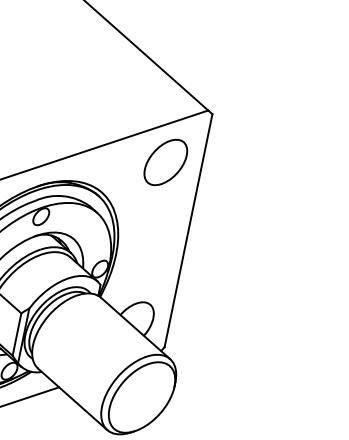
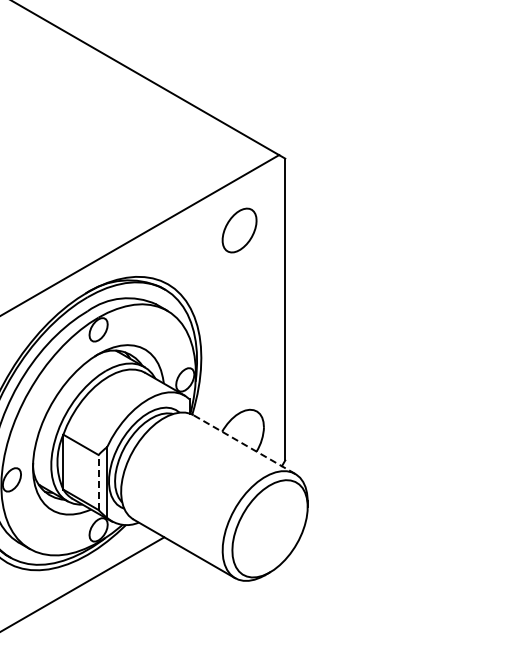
part: (165, 162) -> (239, 230), size x0.7
line: (135, 328) -> (244, 444), solid -> dashed
line: (16, 334) -> (98, 482), solid -> dashed

